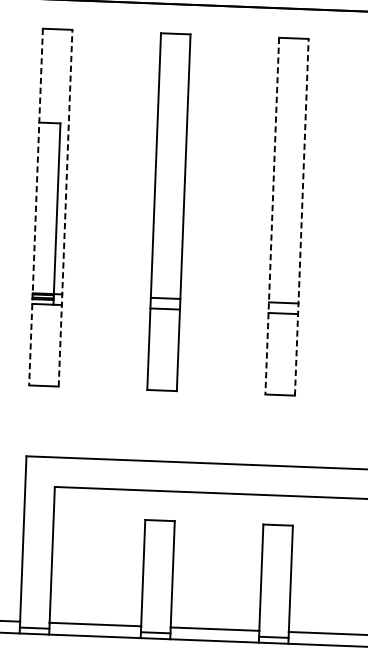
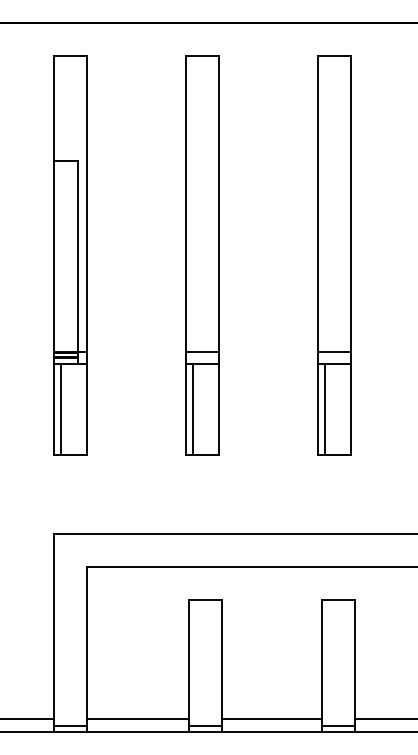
line: (35, 207) -> (53, 255), dashed -> solid
line: (65, 208) -> (86, 255), dashed -> solid
line: (272, 216) -> (318, 255), dashed -> solid
line: (302, 217) -> (351, 255), dashed -> solid
line: (36, 344) -> (60, 408), added
line: (154, 348) -> (192, 408), added
line: (272, 353) -> (324, 408), added

